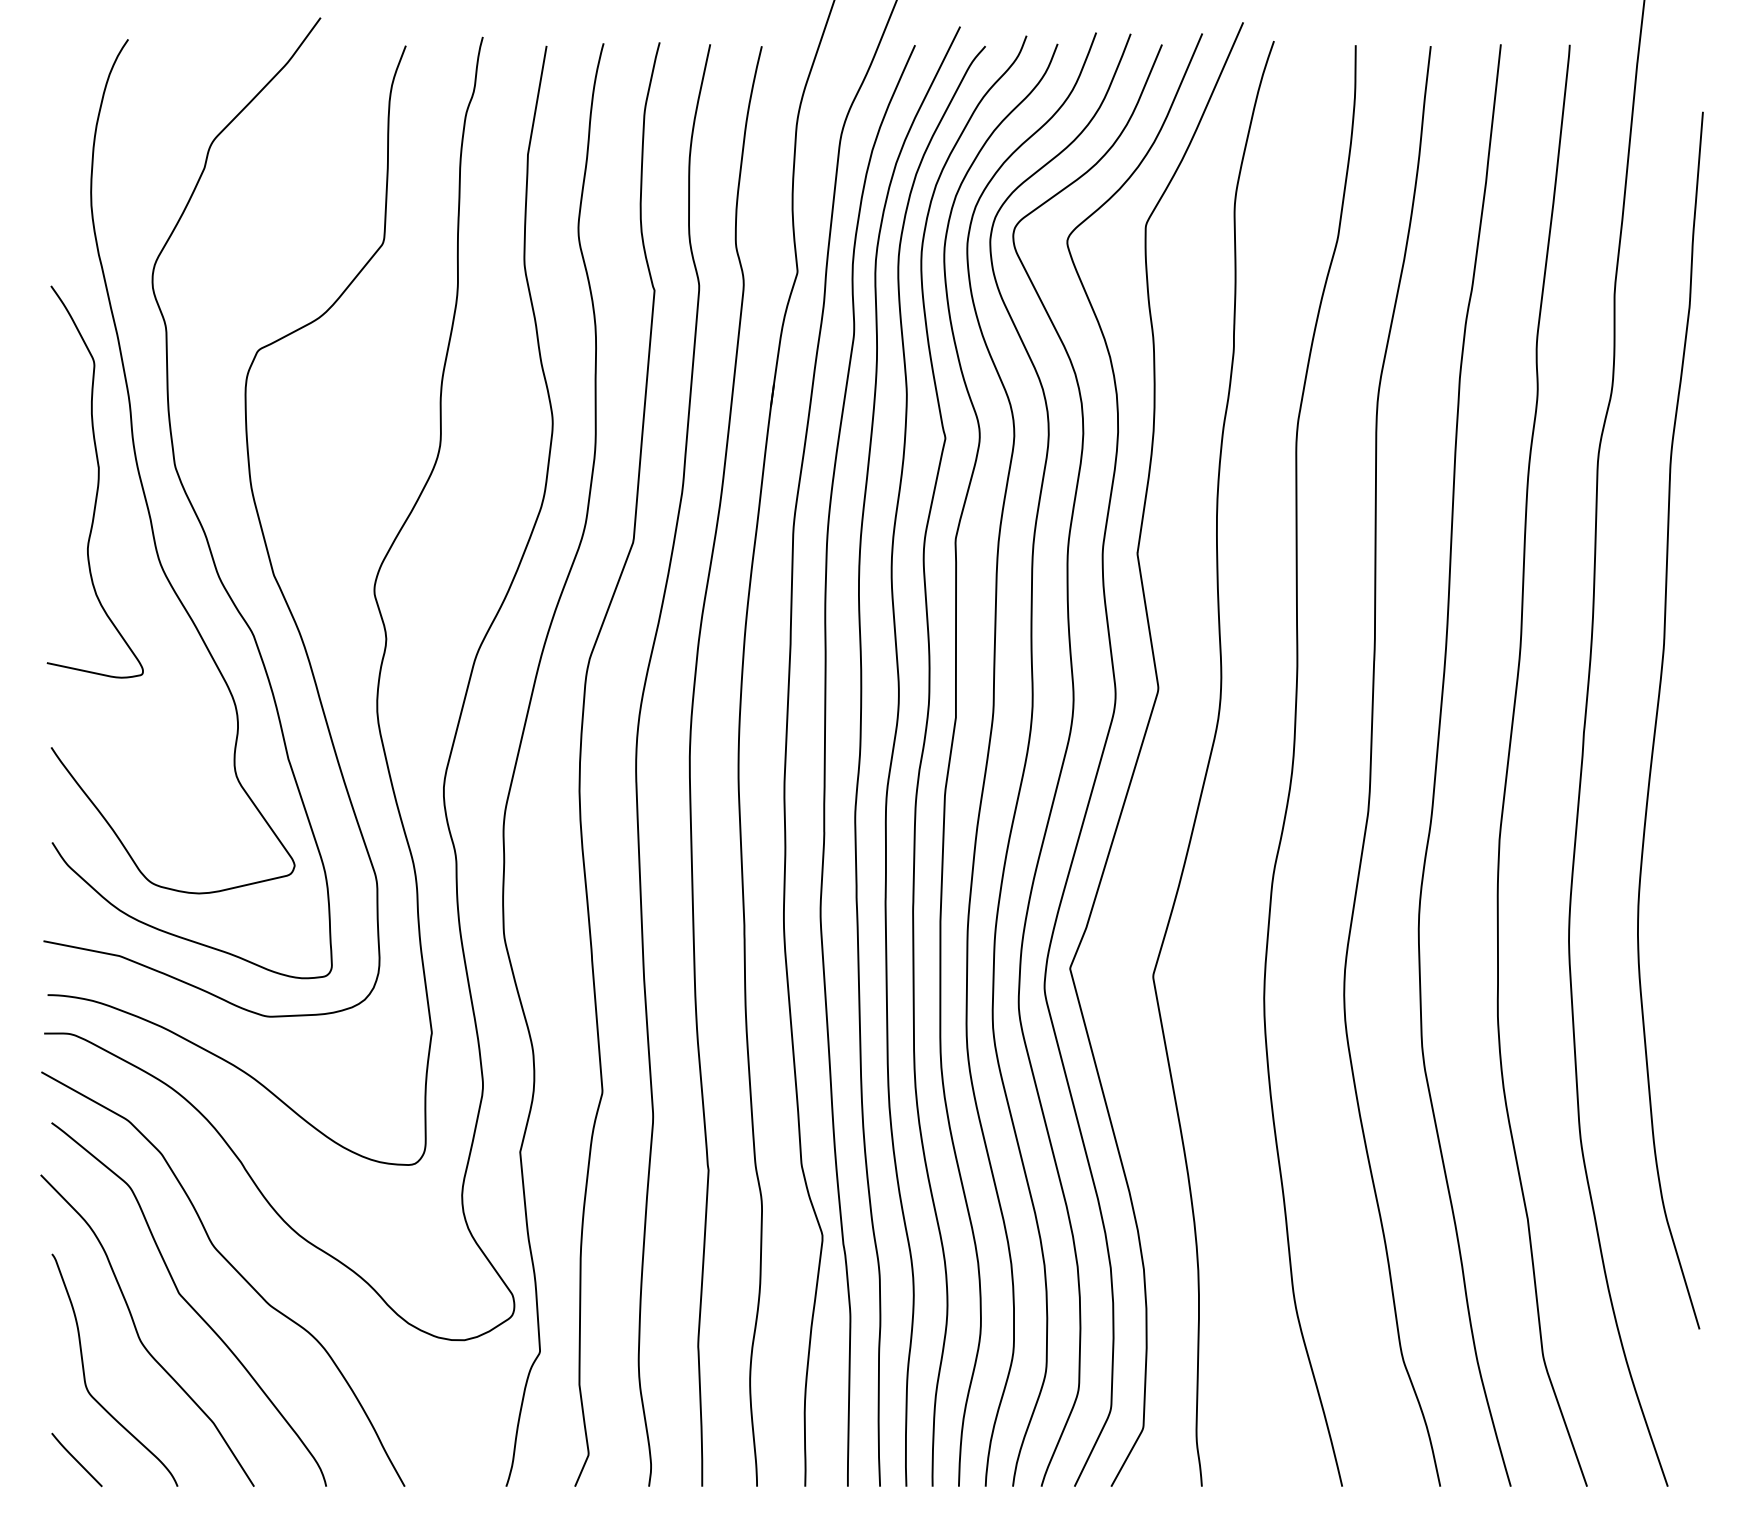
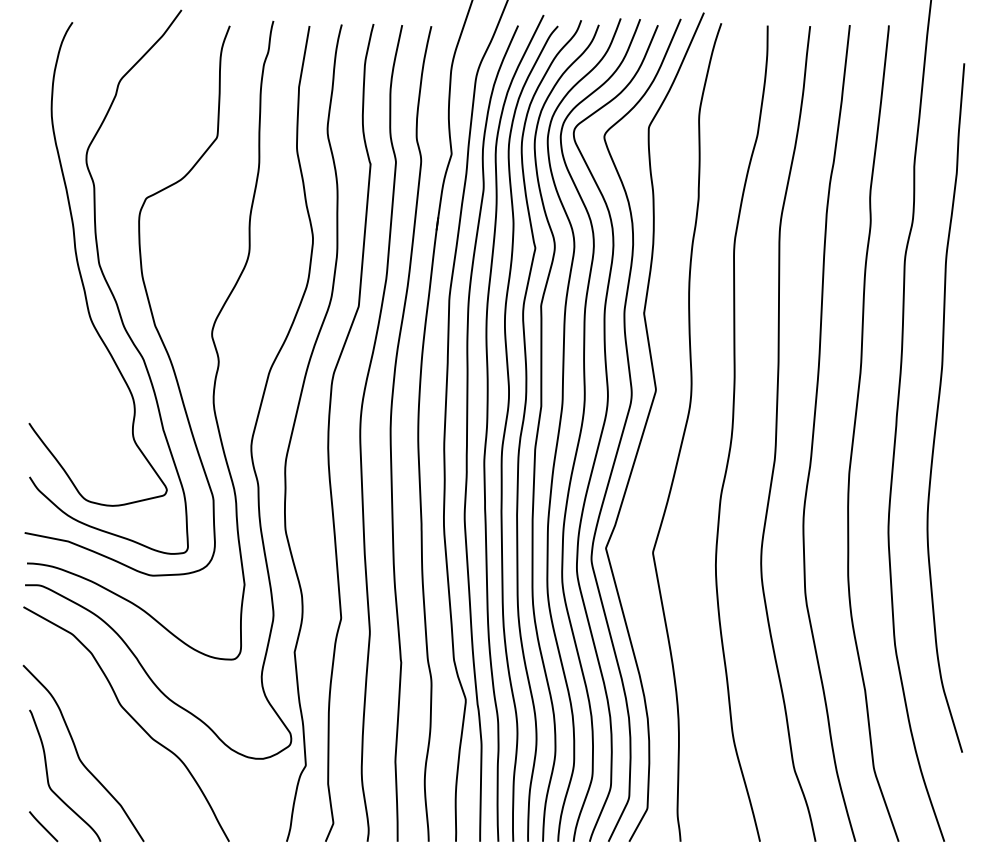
curve: (96, 483) -> (54, 273), removed
curve: (189, 1304) -> (107, 738), removed

